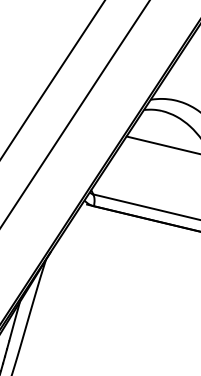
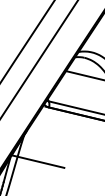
line: (71, 309) -> (37, 161), added

